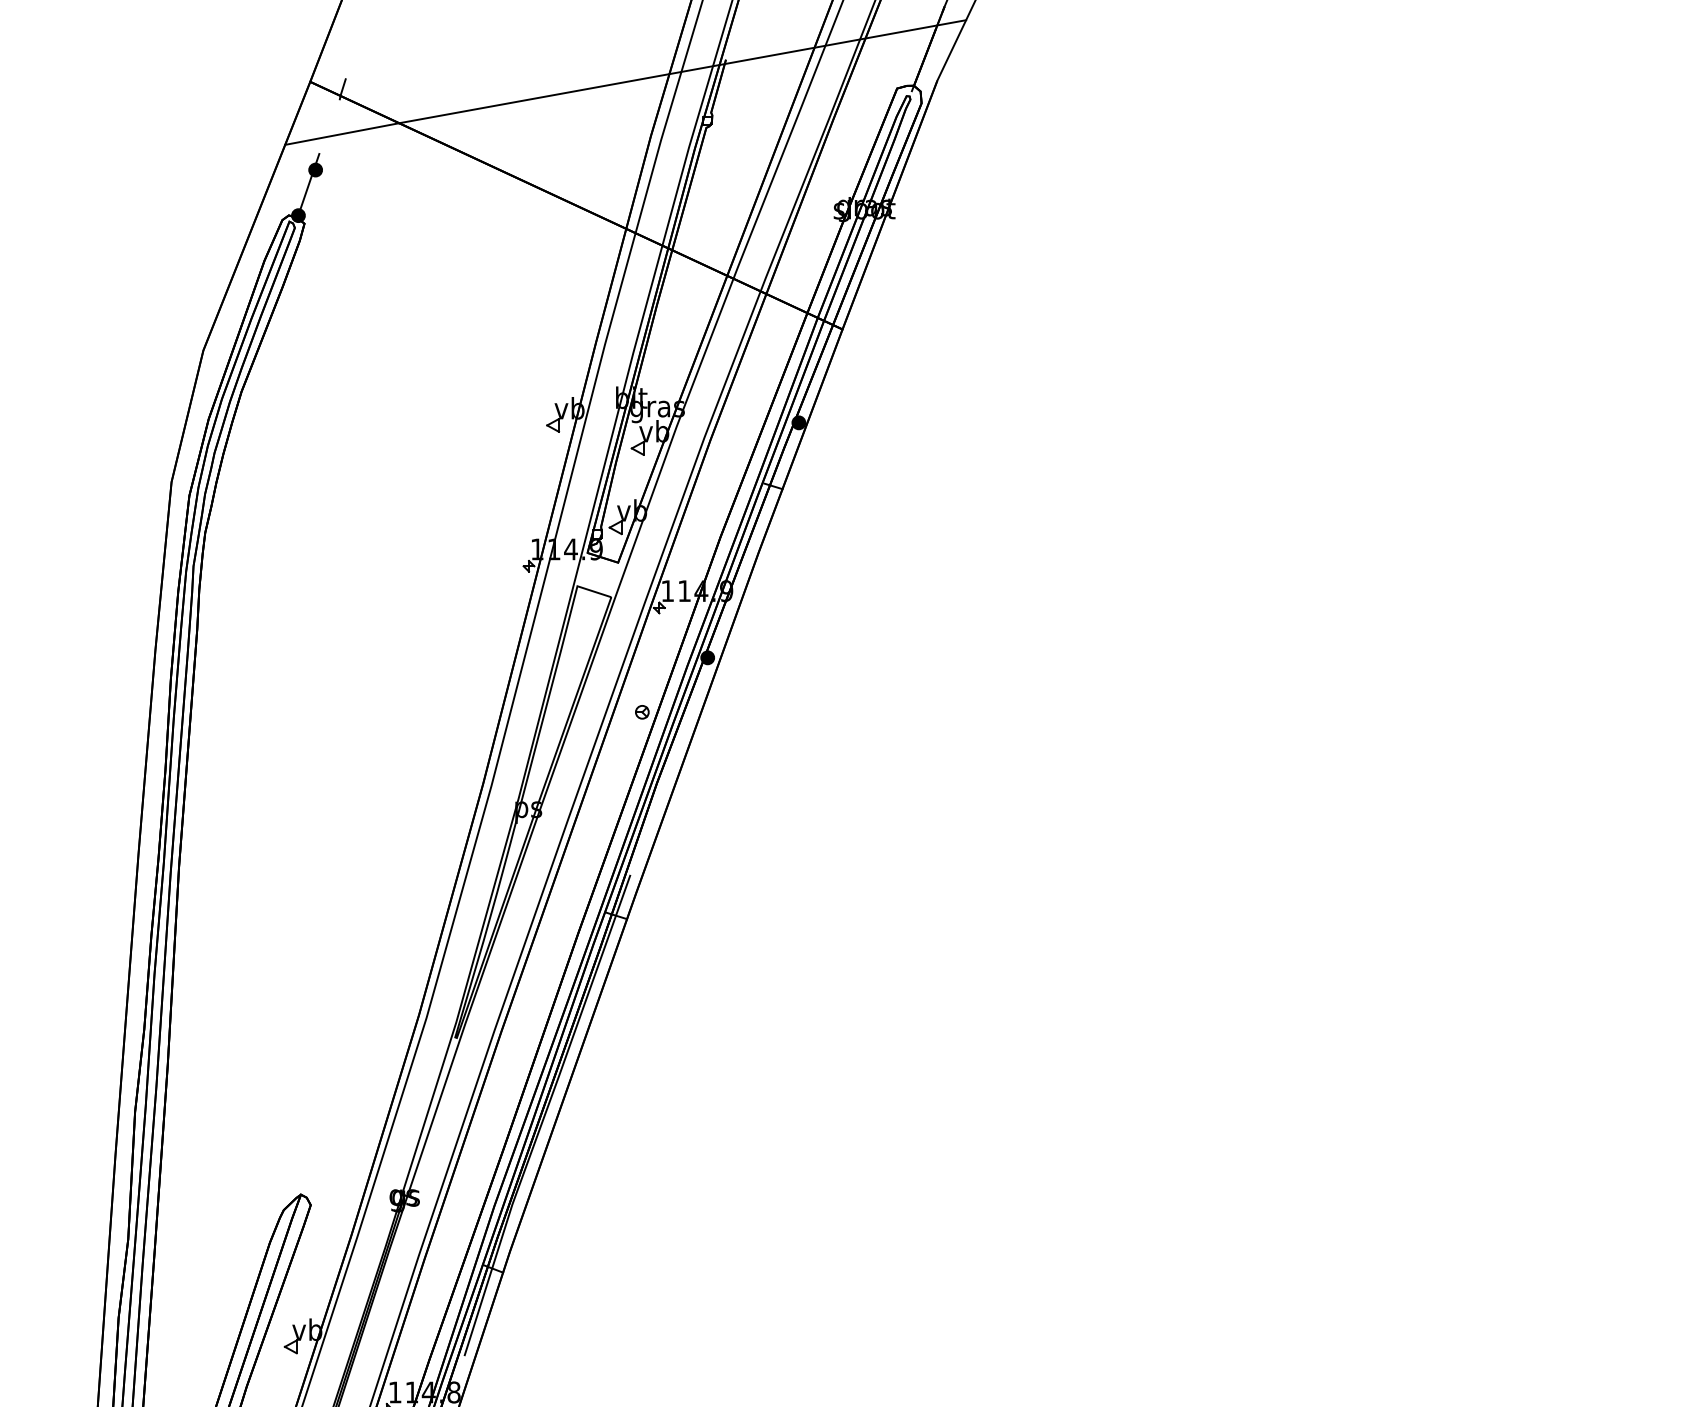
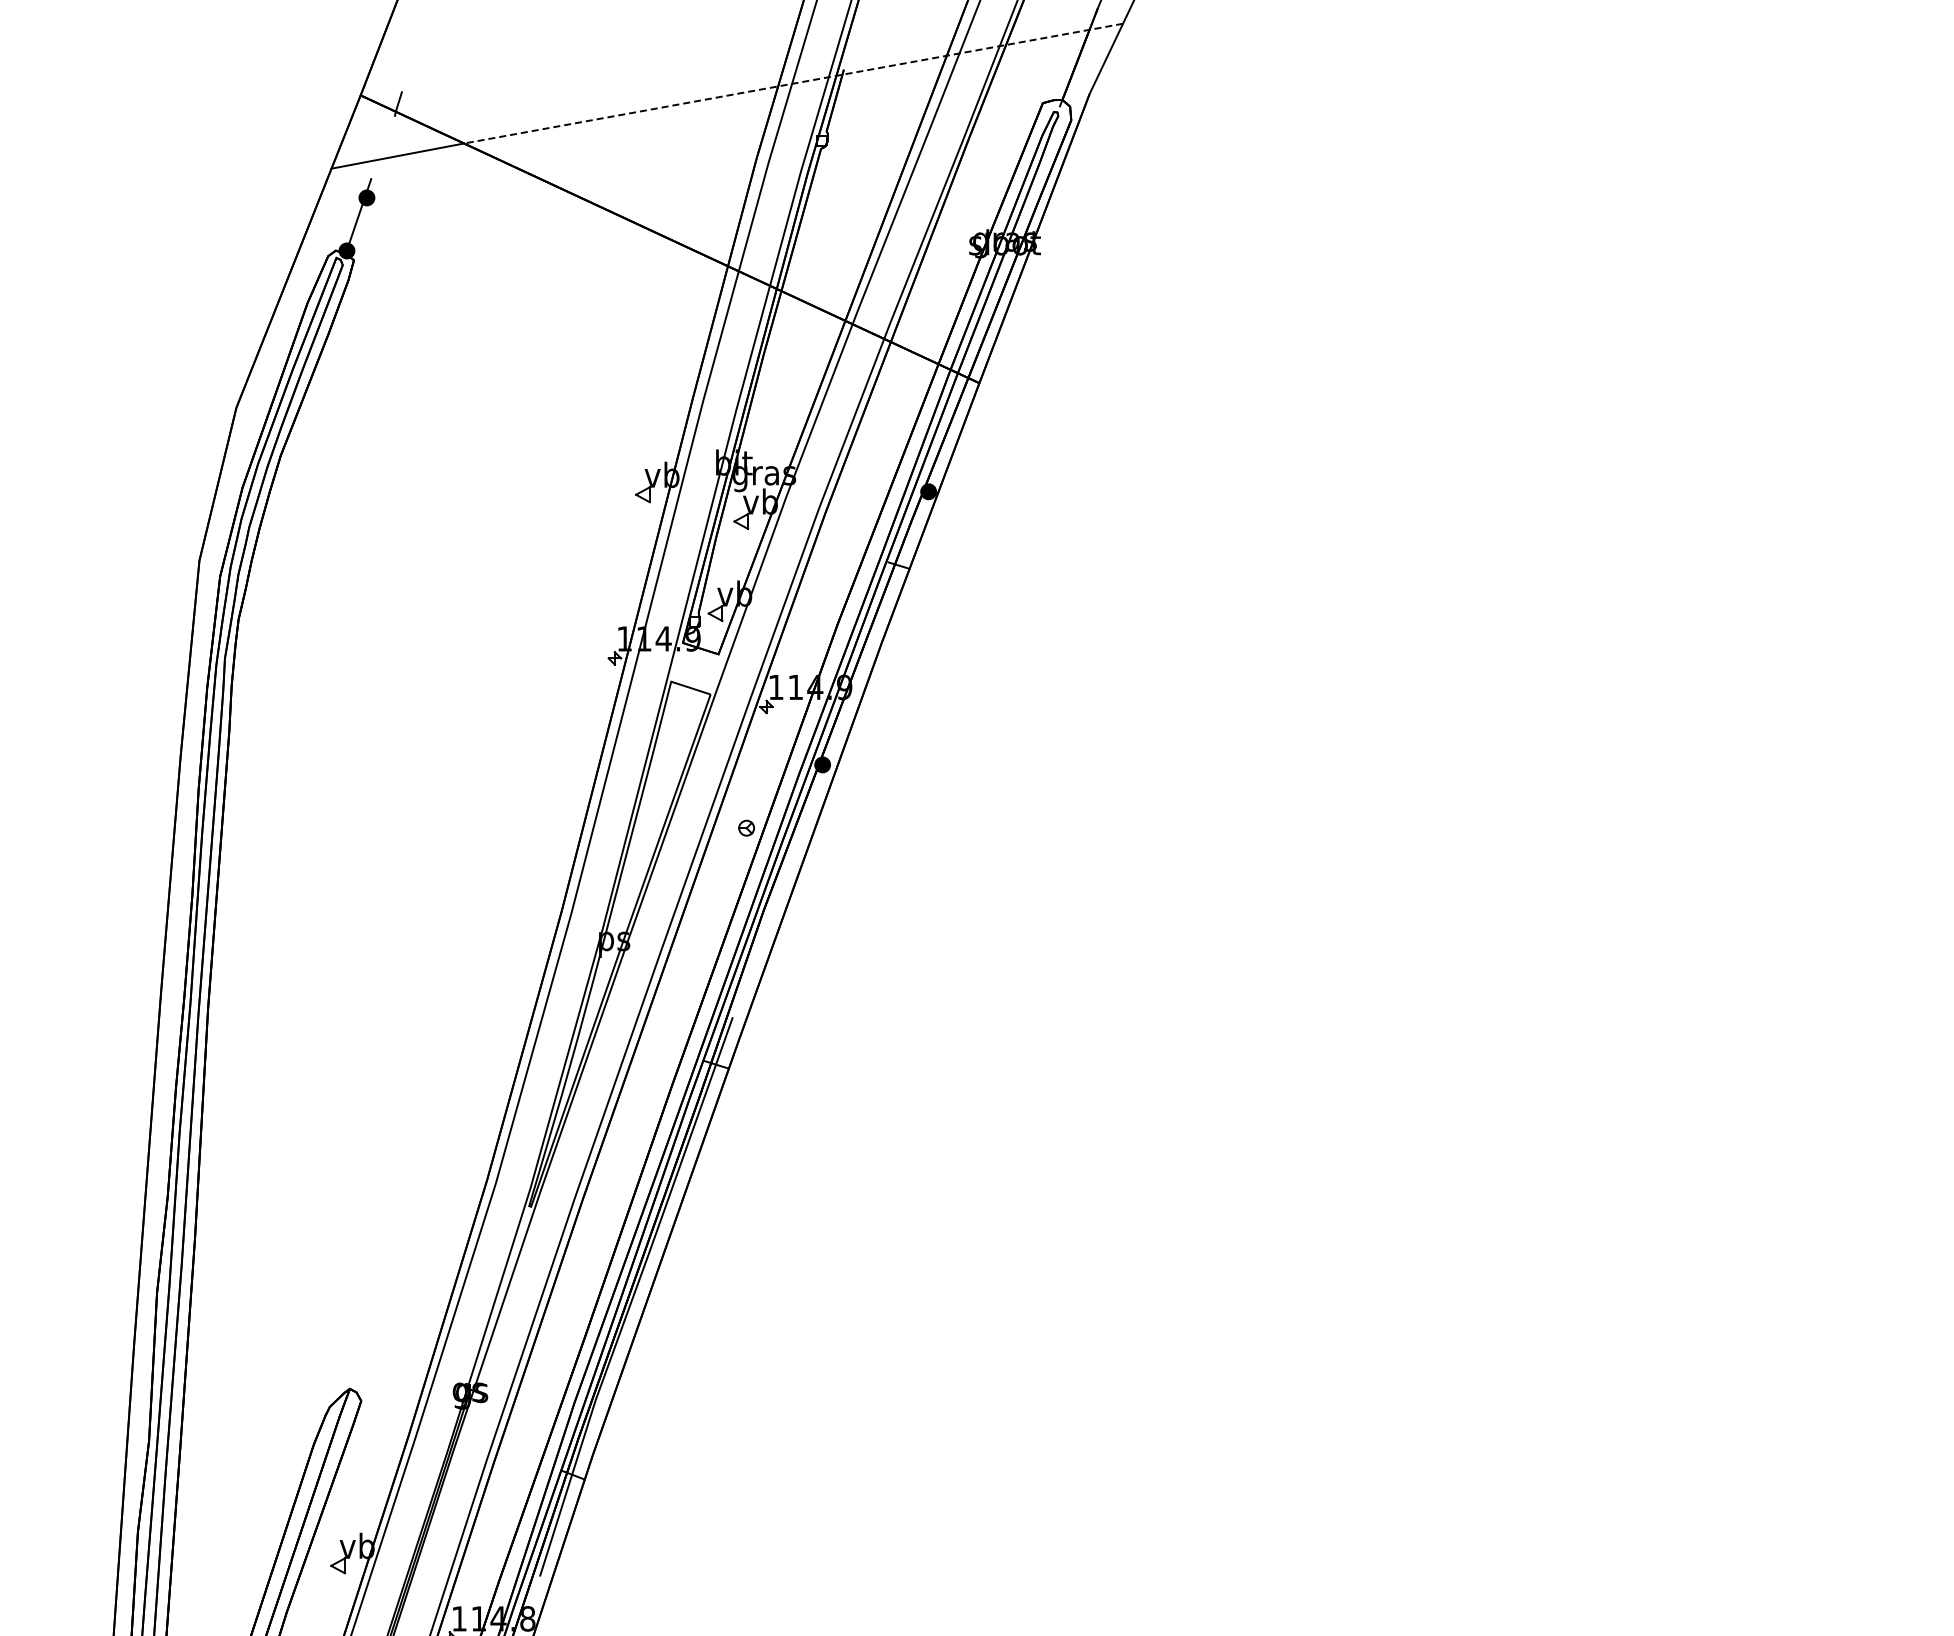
line: (682, 71) -> (793, 83), solid -> dashed

